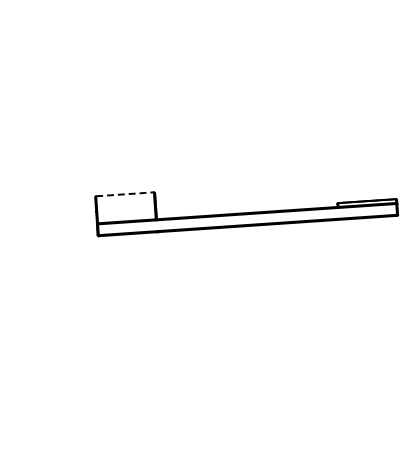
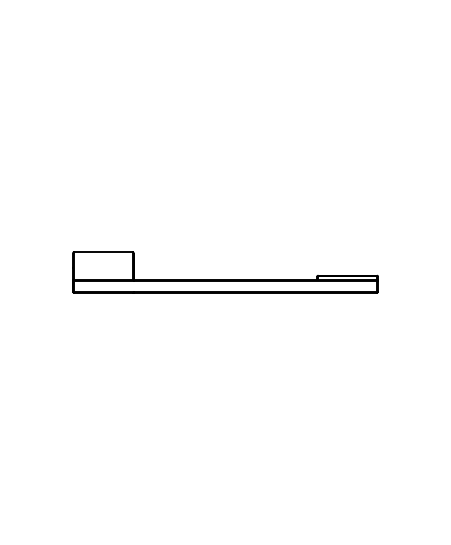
line: (125, 194) -> (103, 252), dashed -> solid

